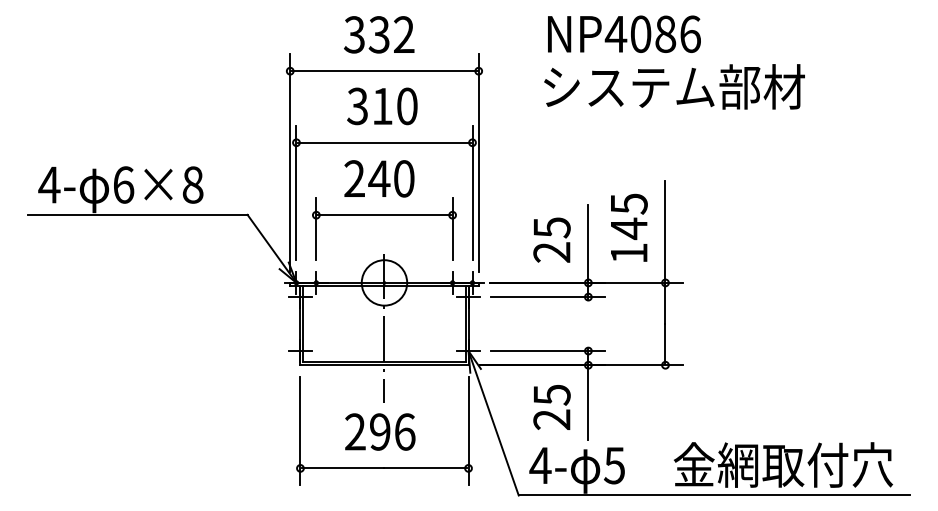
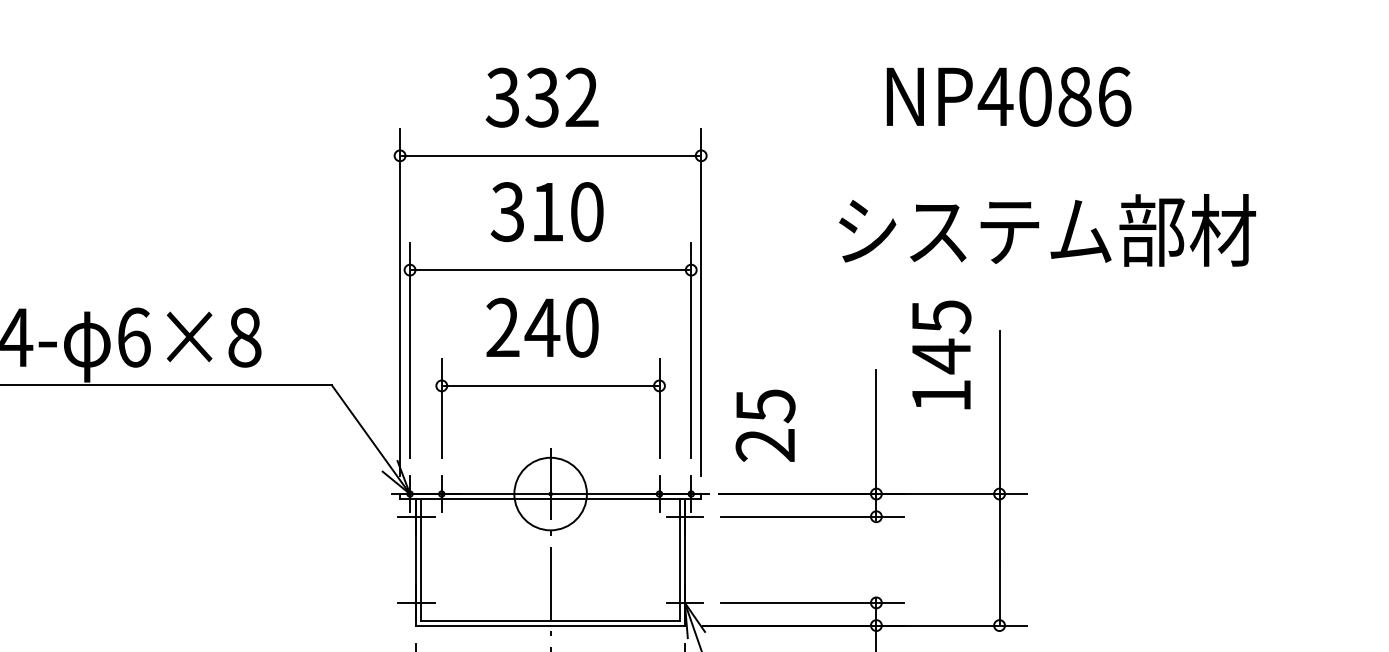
text: (624, 33) -> (1009, 95), moved
text: (674, 86) -> (1047, 229), moved
text: (629, 227) -> (942, 354), moved
text: (551, 239) -> (764, 424), moved

